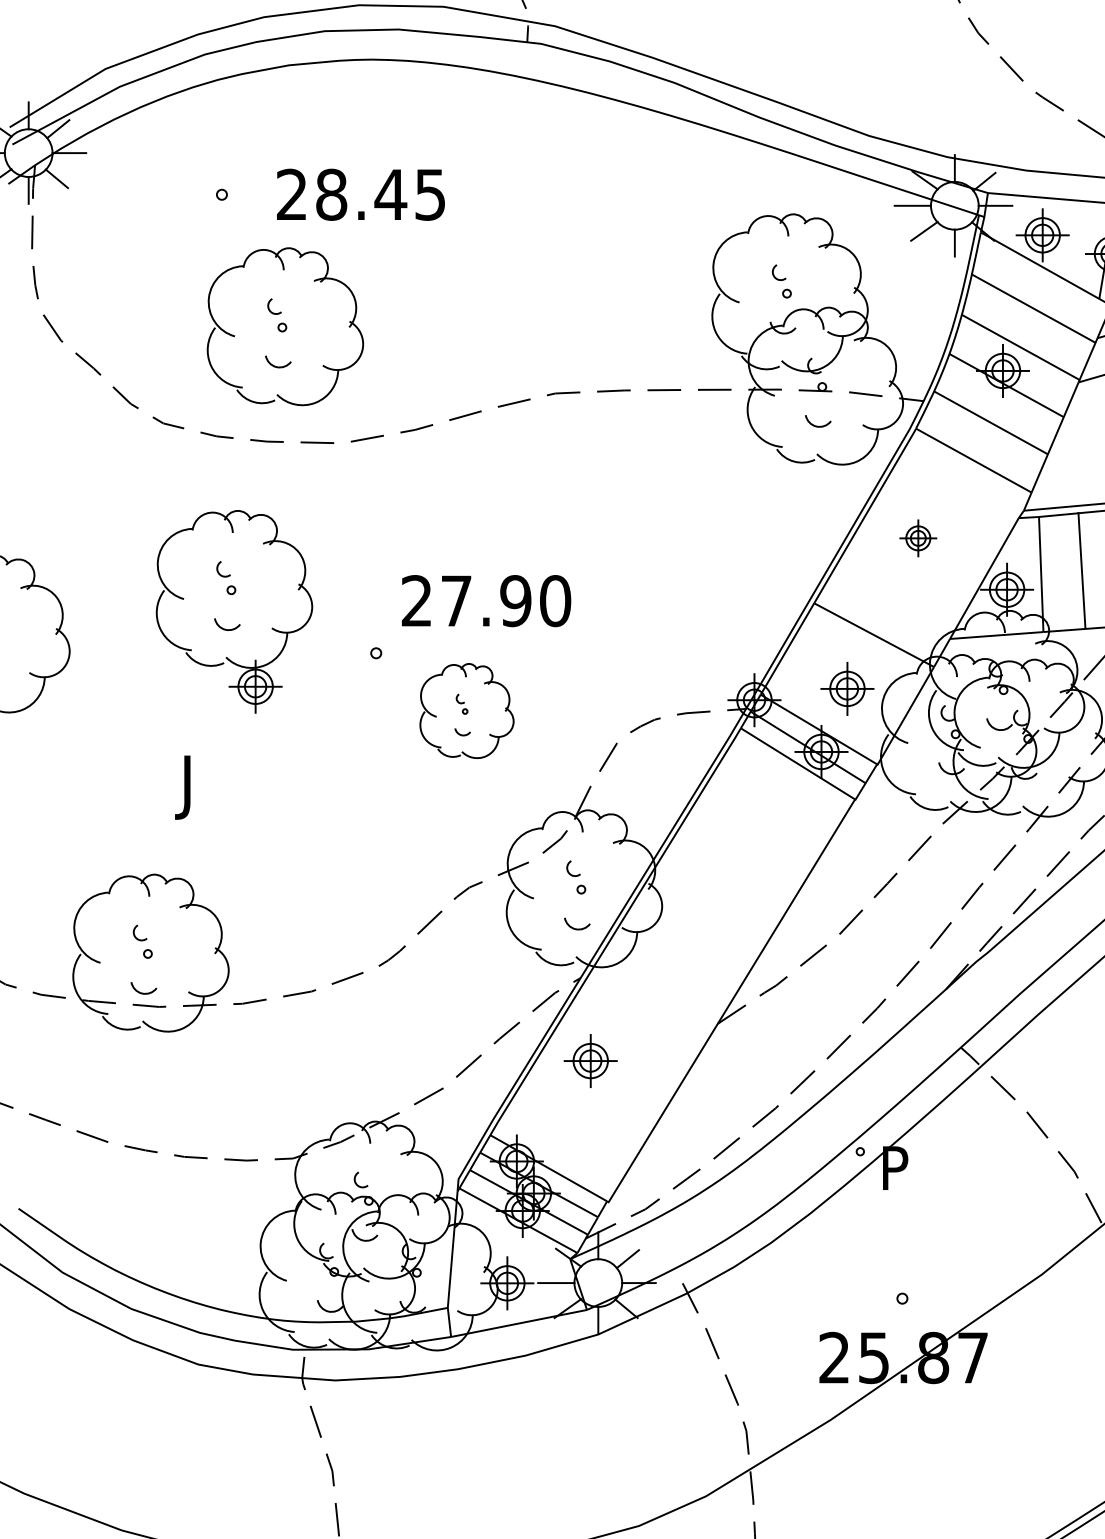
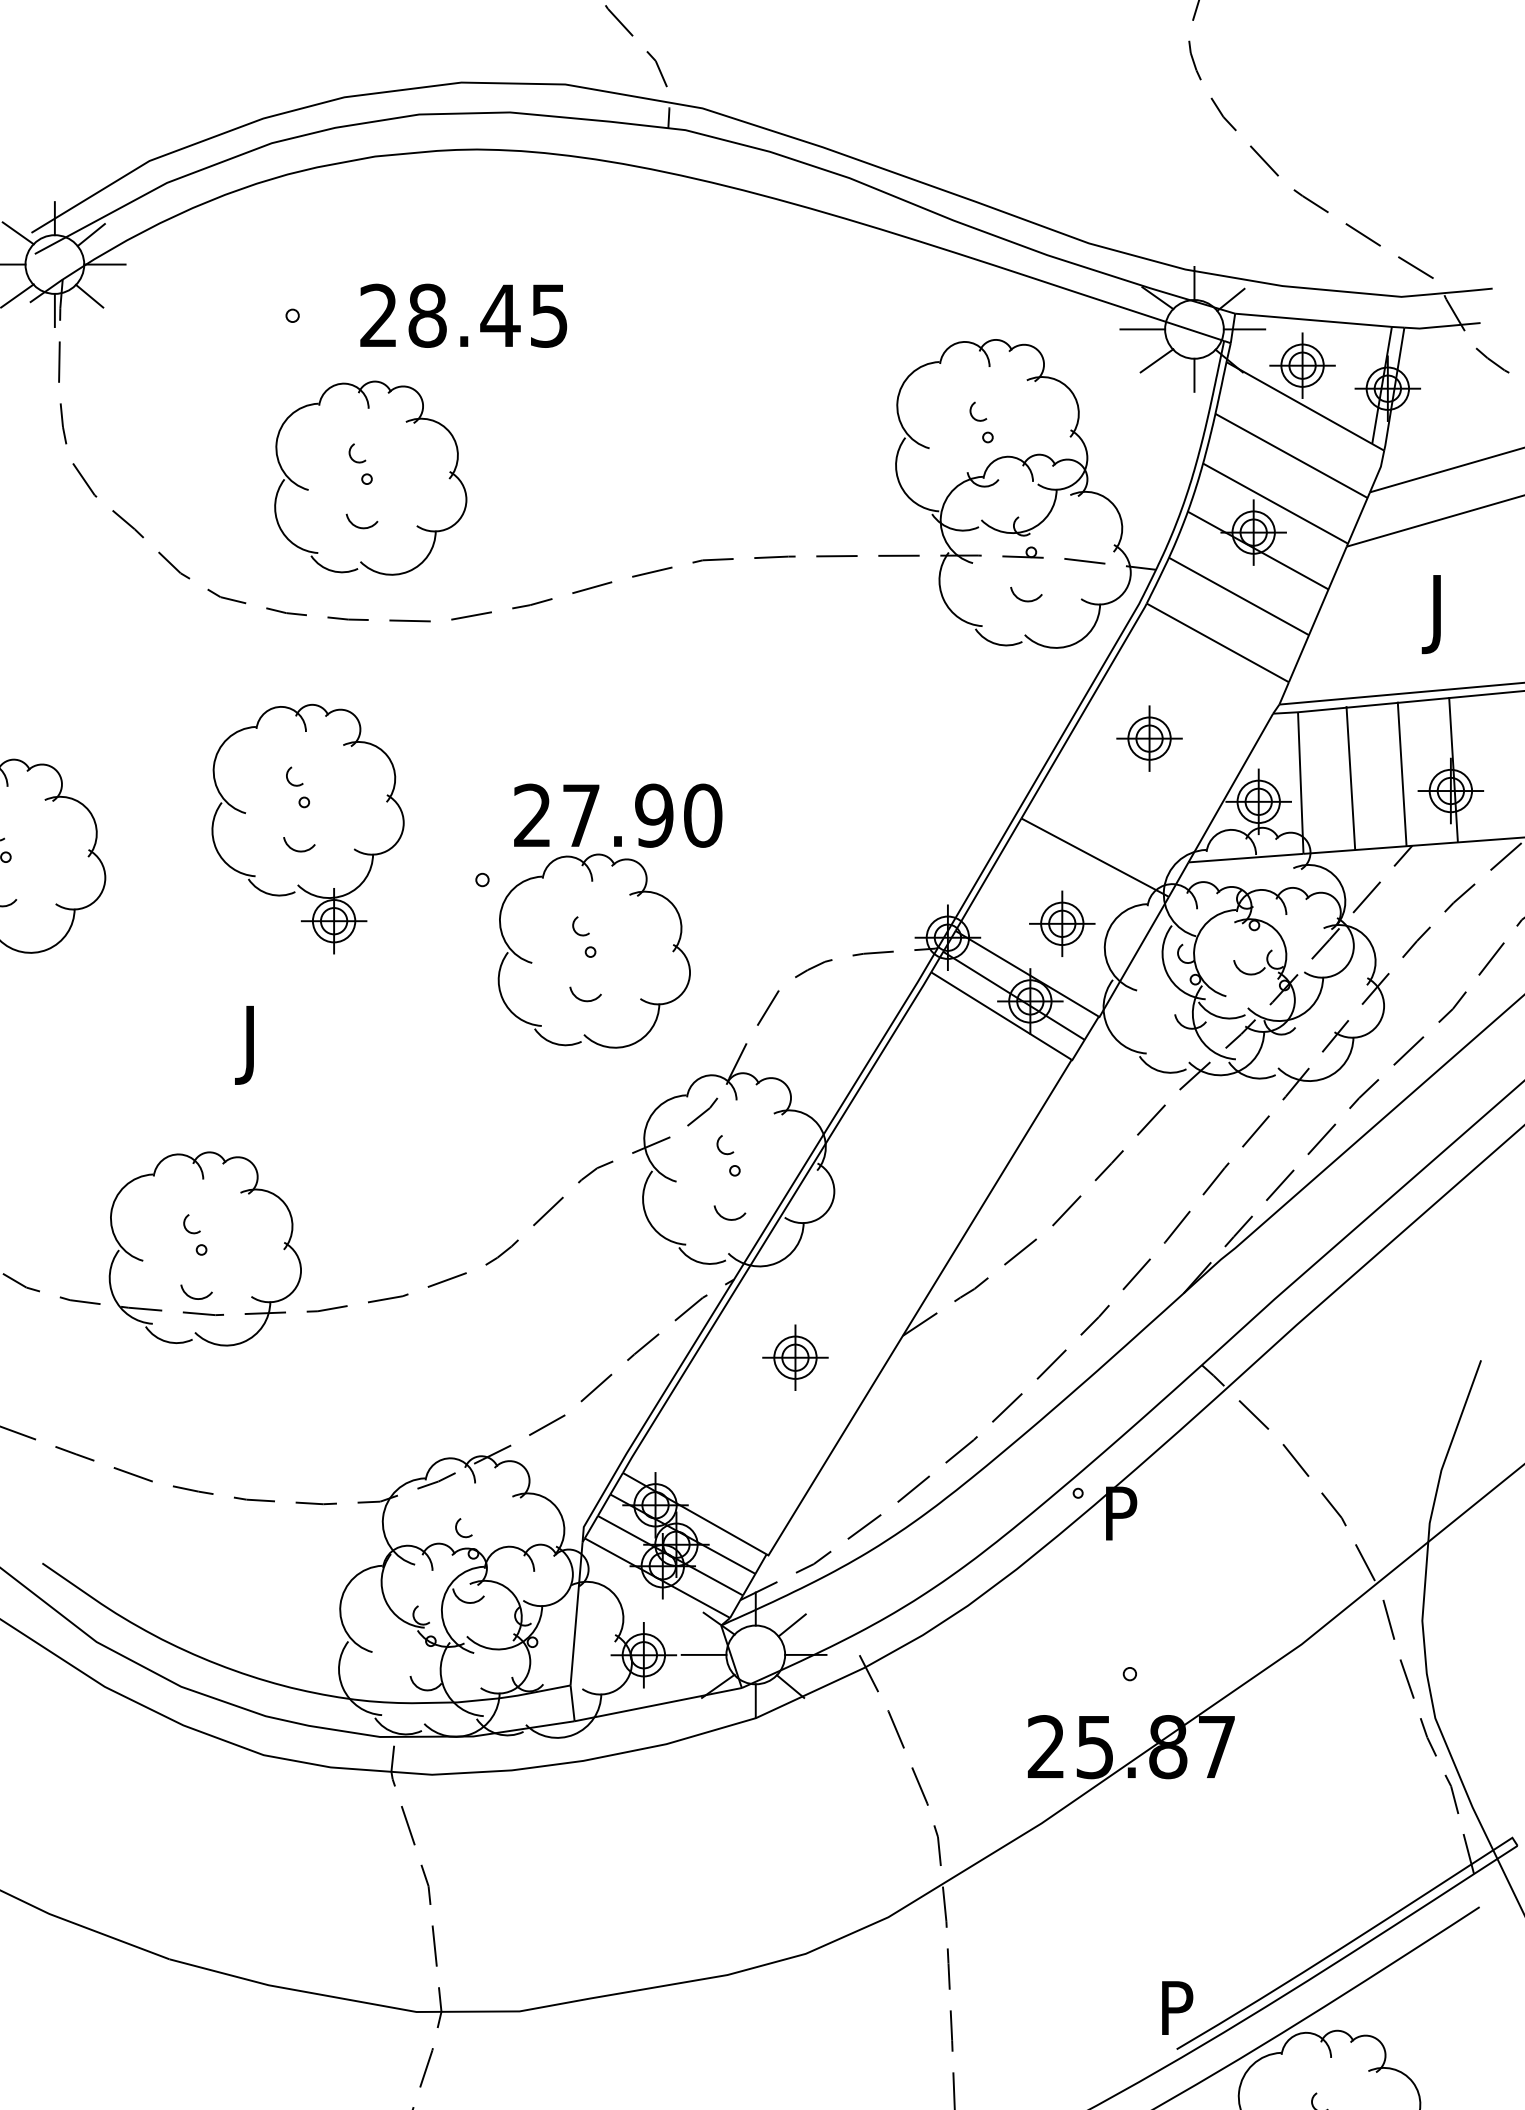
part: (918, 538) -> (1149, 738), size x1.43
part: (466, 710) -> (593, 950), size x1.67
part: (590, 1060) -> (795, 1357), moved

